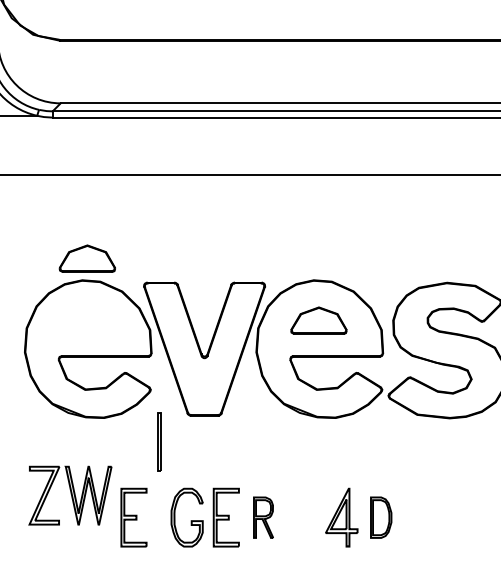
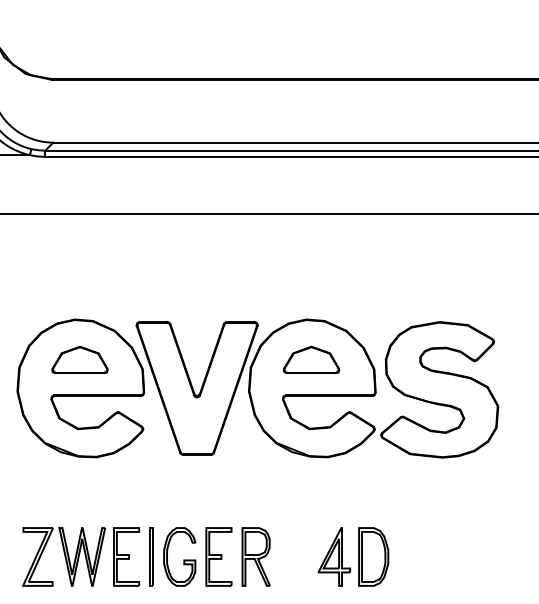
part: (86, 258) -> (79, 359), moved
line: (157, 441) -> (150, 556), moved
part: (69, 495) -> (63, 556), moved
part: (262, 517) -> (255, 556), size x1.43
part: (380, 517) -> (373, 556), size x1.43

